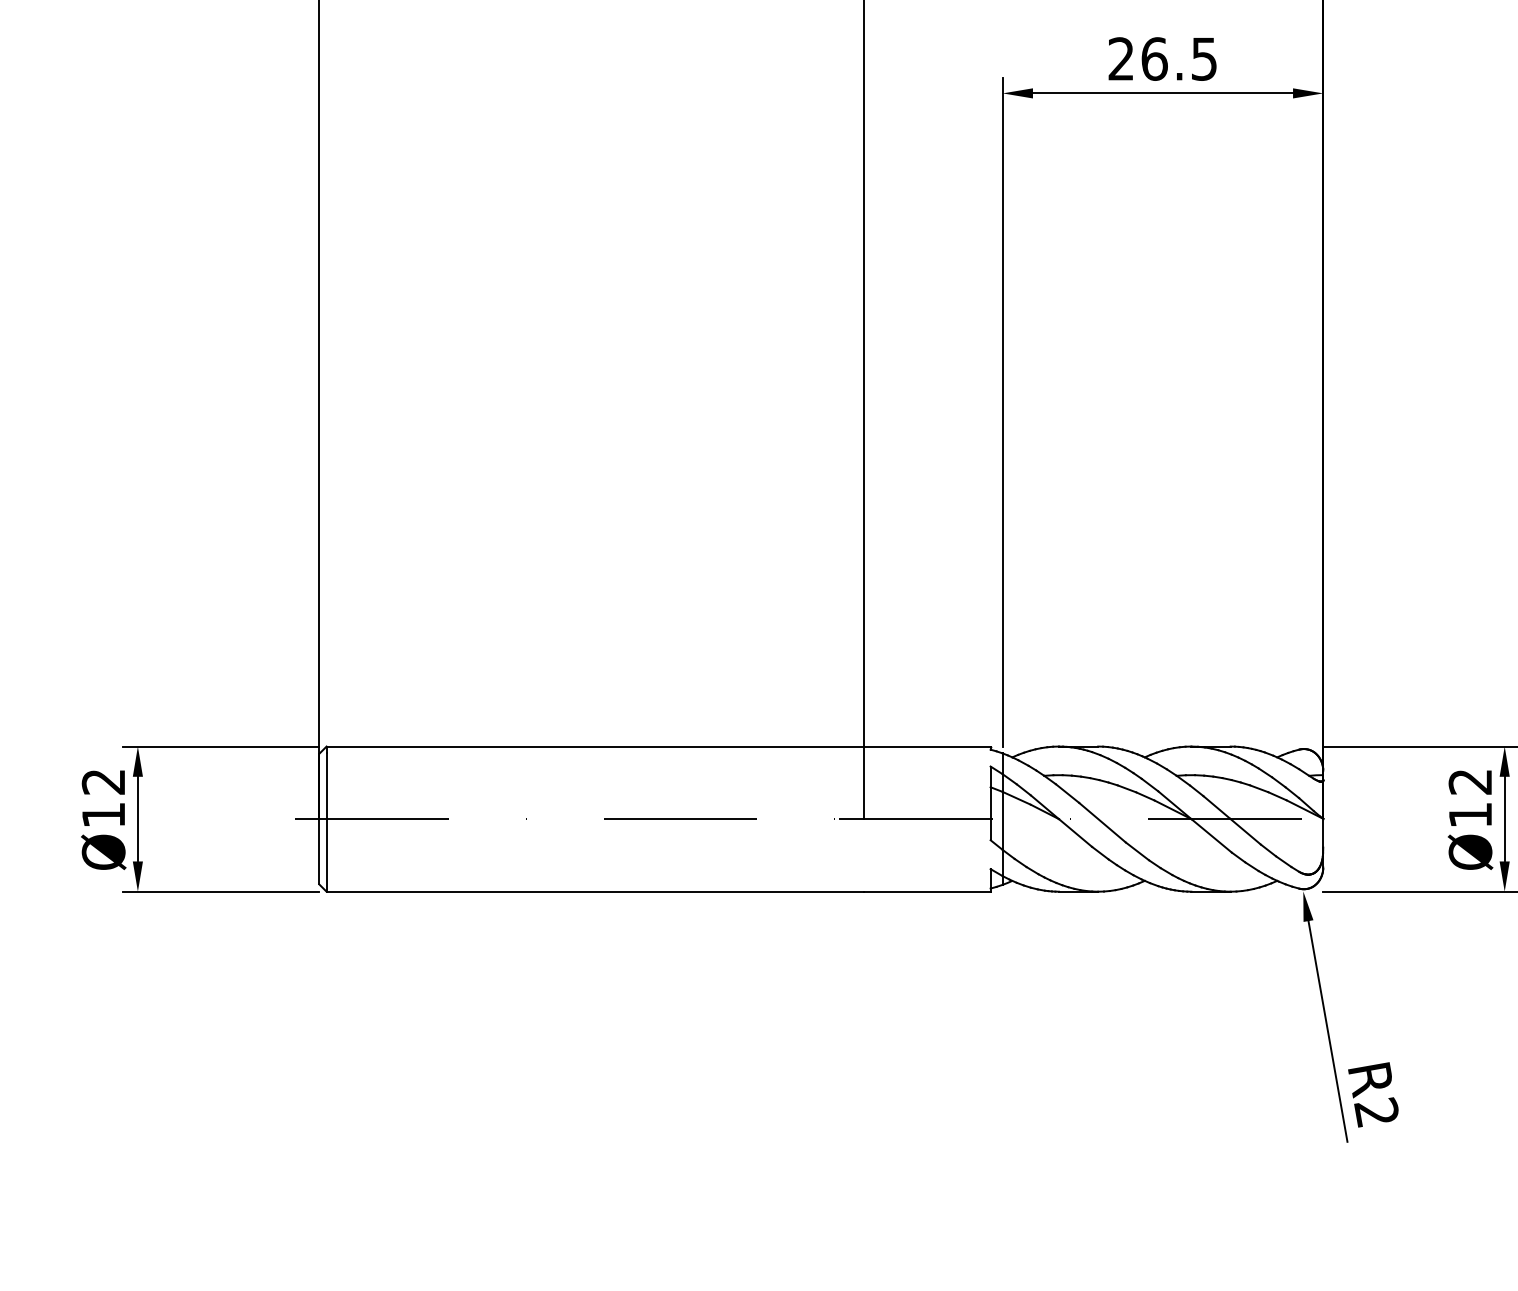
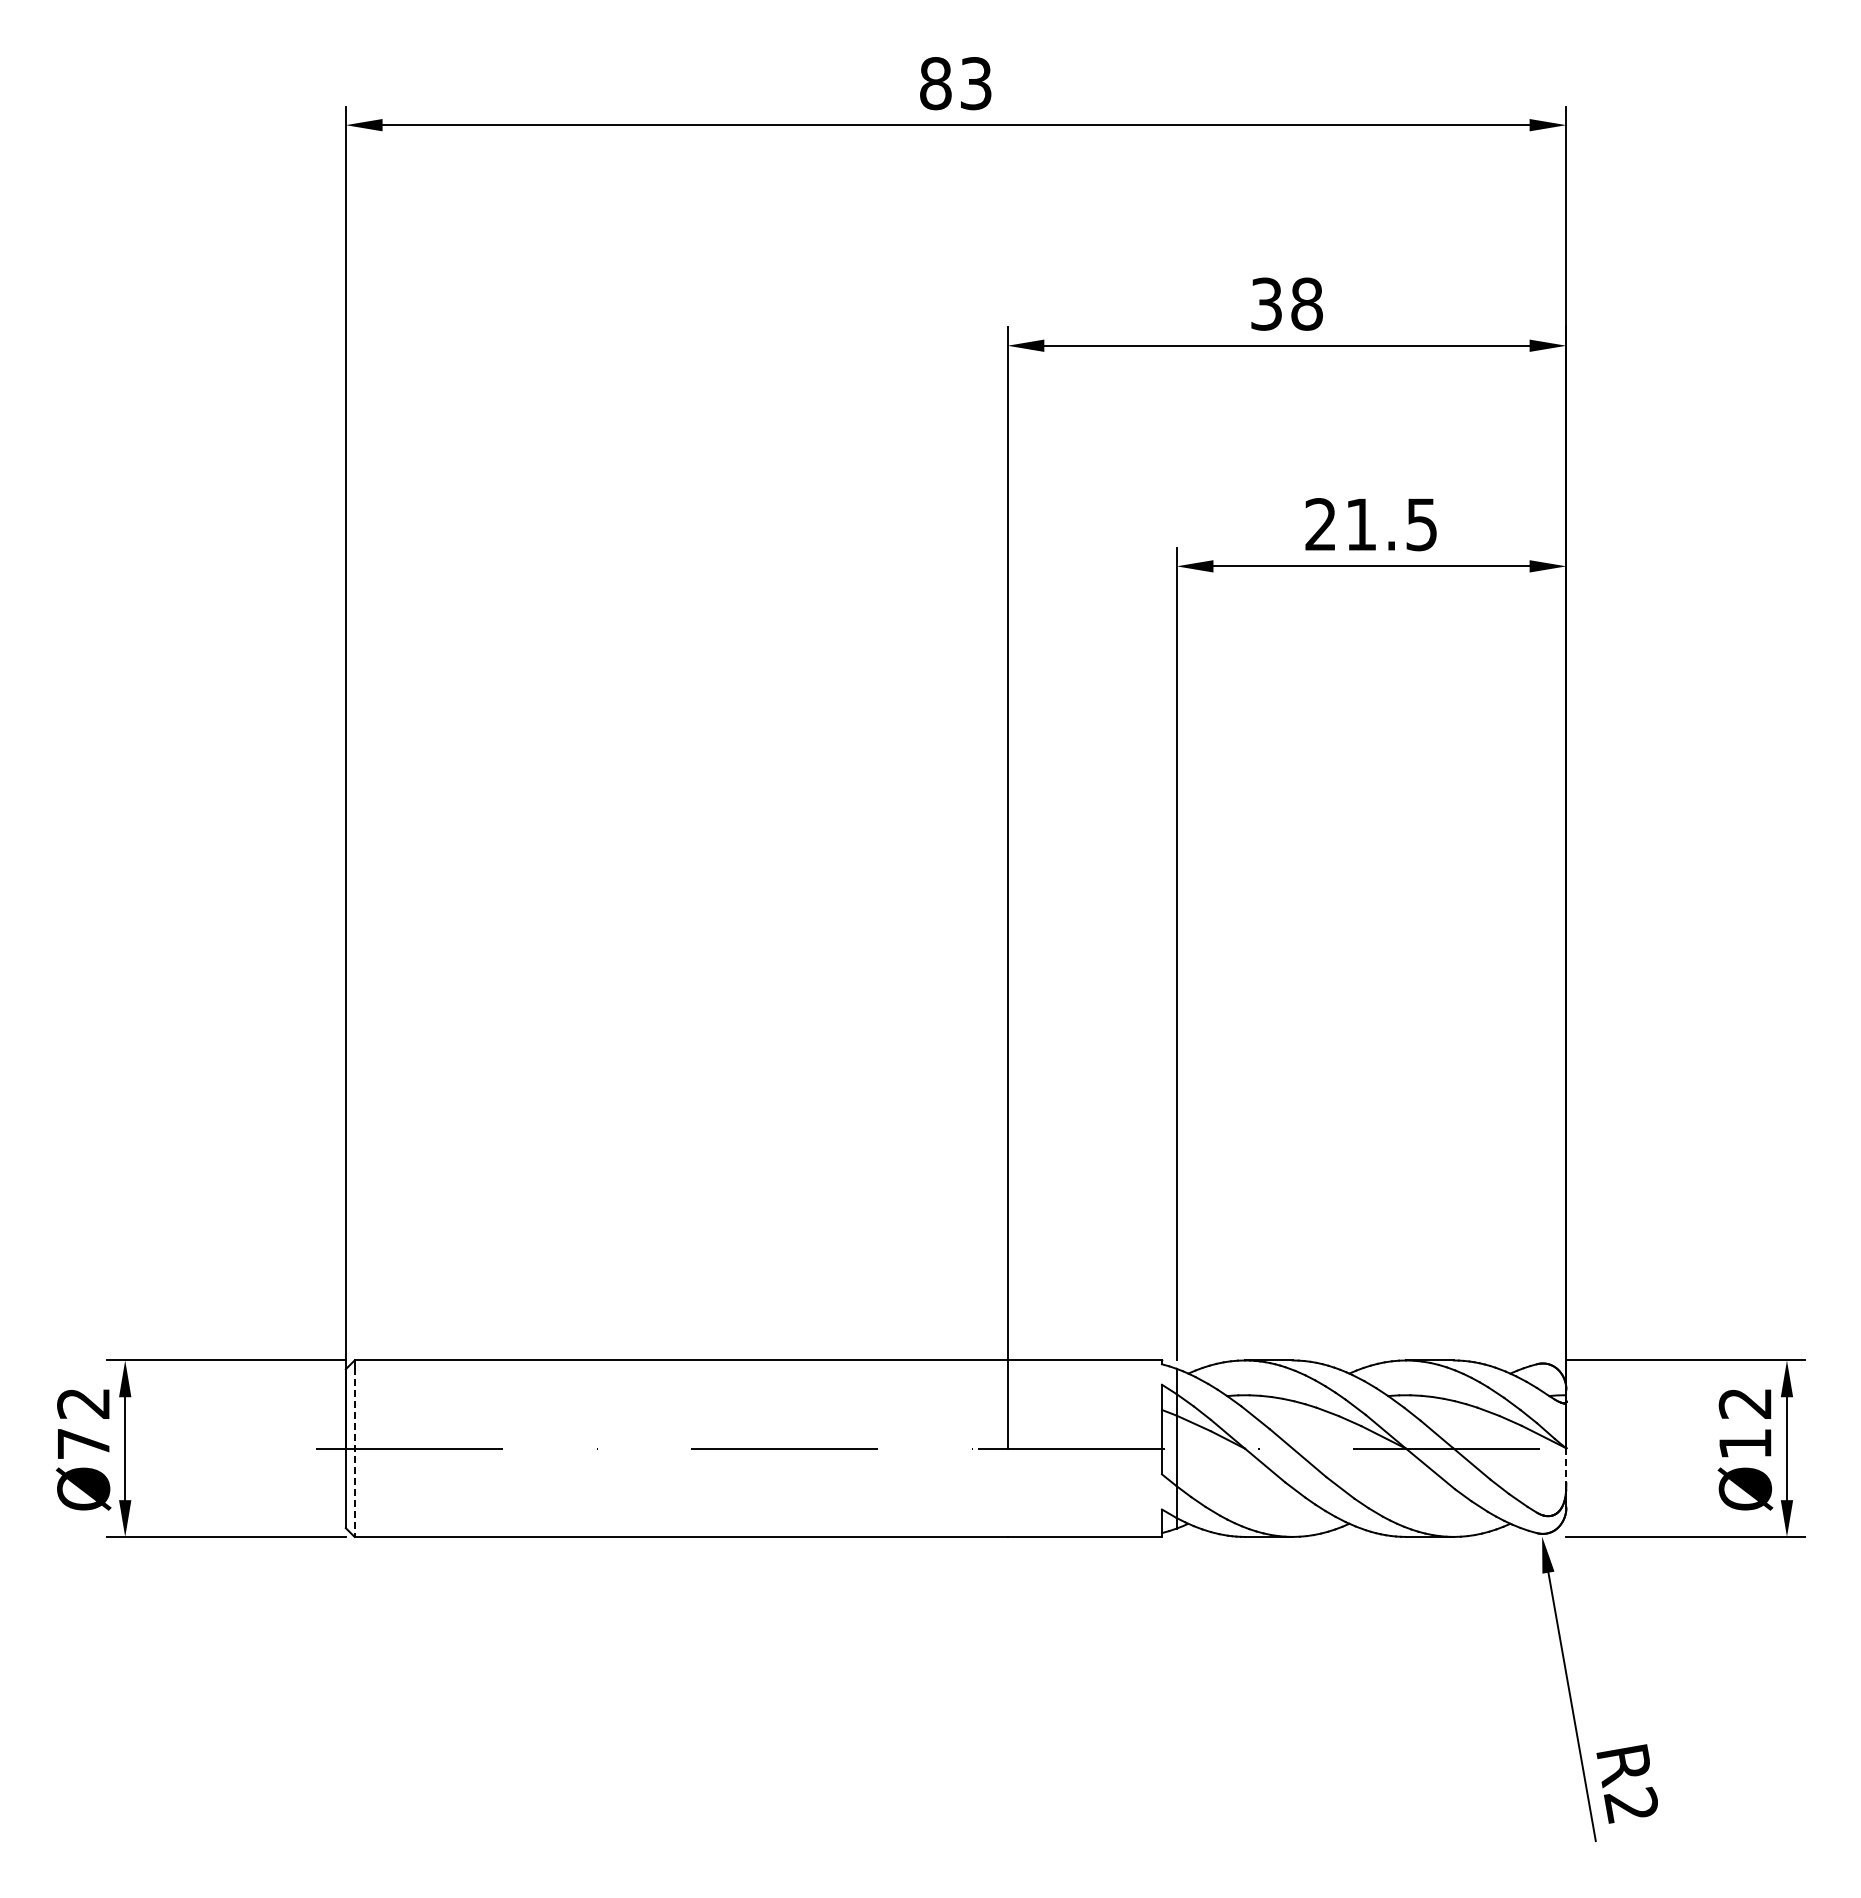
text: (1154, 58) -> (1361, 524), 26.5 -> 21.5
text: (103, 814) -> (83, 1443), Ø12 -> Ø72
line: (326, 823) -> (354, 1453), solid -> dashed
line: (1323, 833) -> (1566, 1466), solid -> dashed

